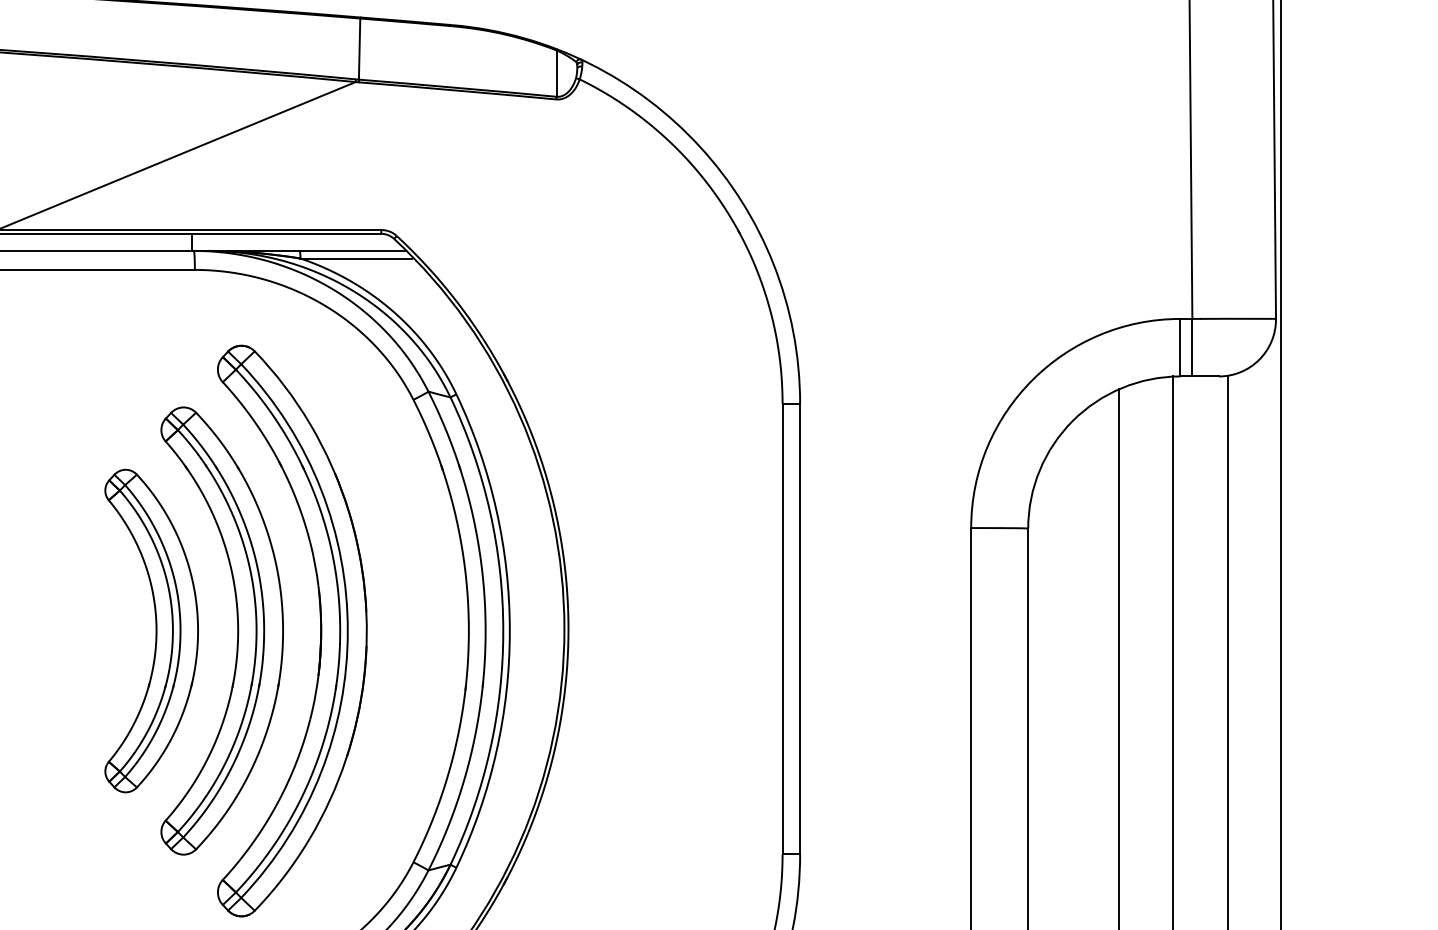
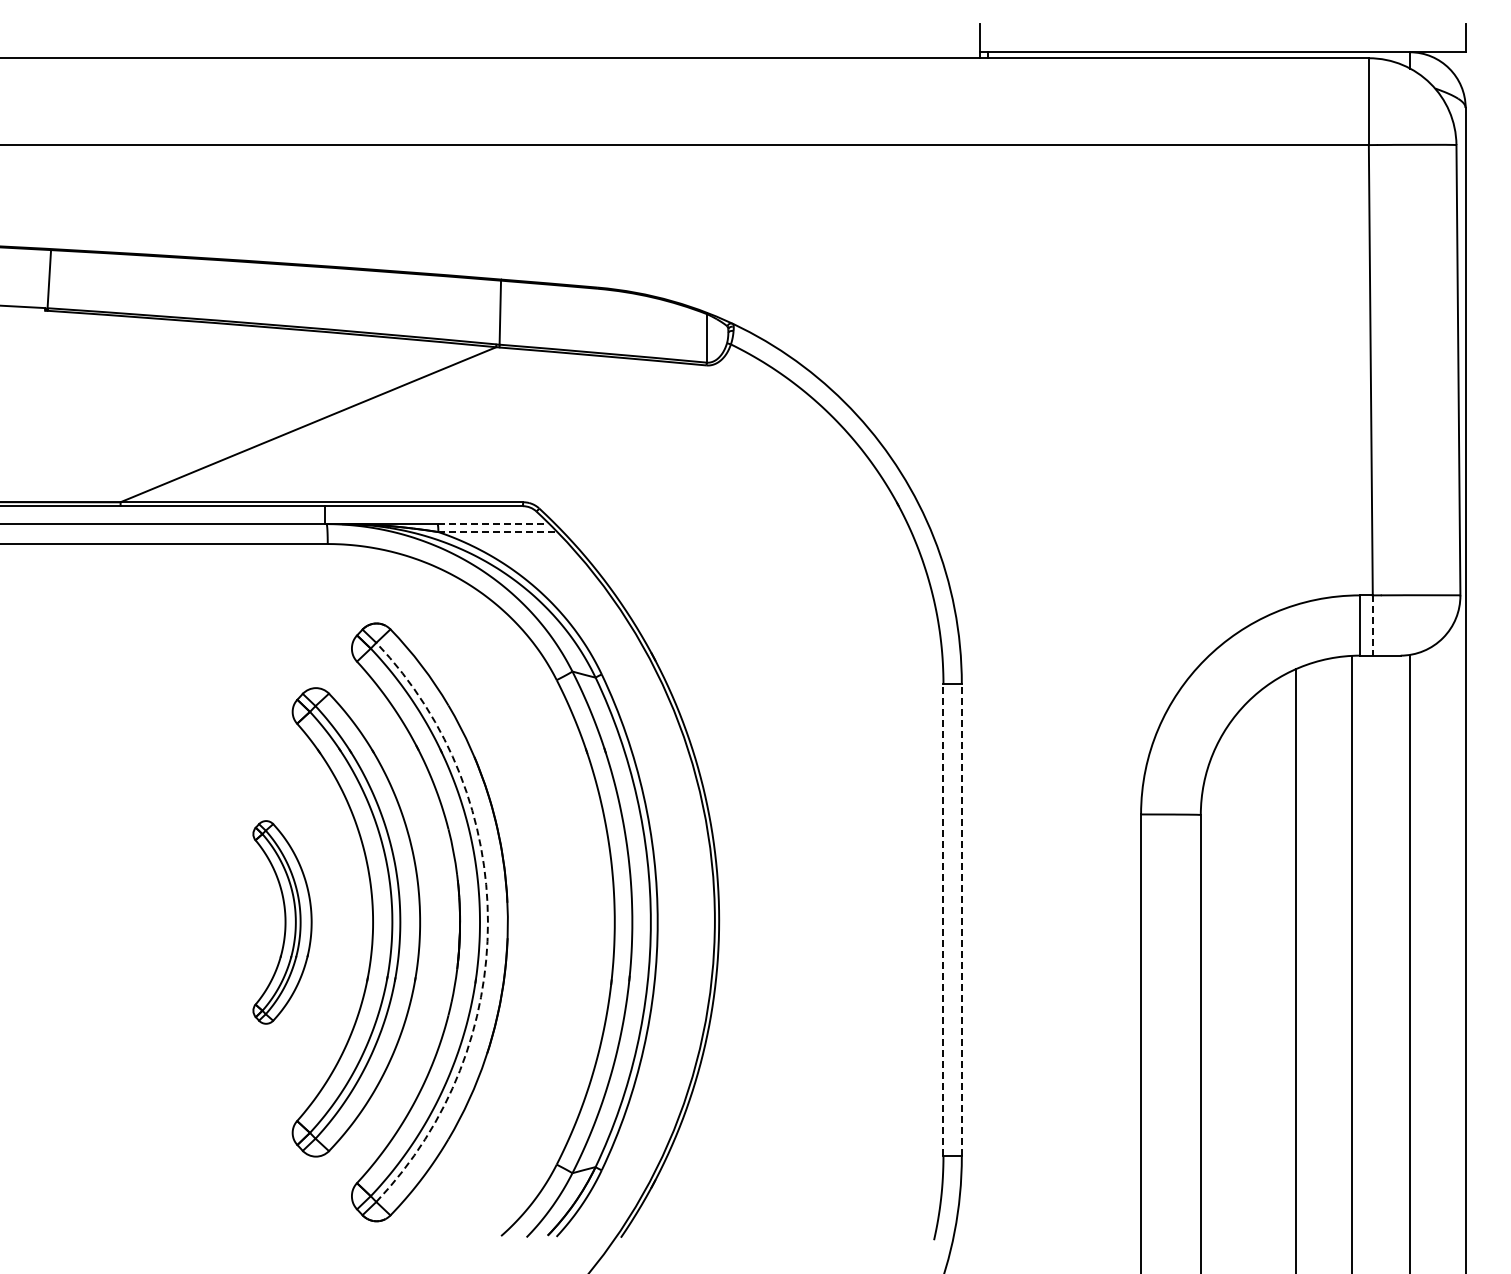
line: (353, 251) -> (493, 524), solid -> dashed
line: (356, 258) -> (497, 532), solid -> dashed
line: (1192, 348) -> (1372, 626), solid -> dashed
line: (782, 629) -> (943, 920), solid -> dashed
line: (799, 629) -> (961, 920), solid -> dashed
part: (151, 631) -> (282, 922), size x0.6
arc: (347, 631) -> (487, 922), solid -> dashed

